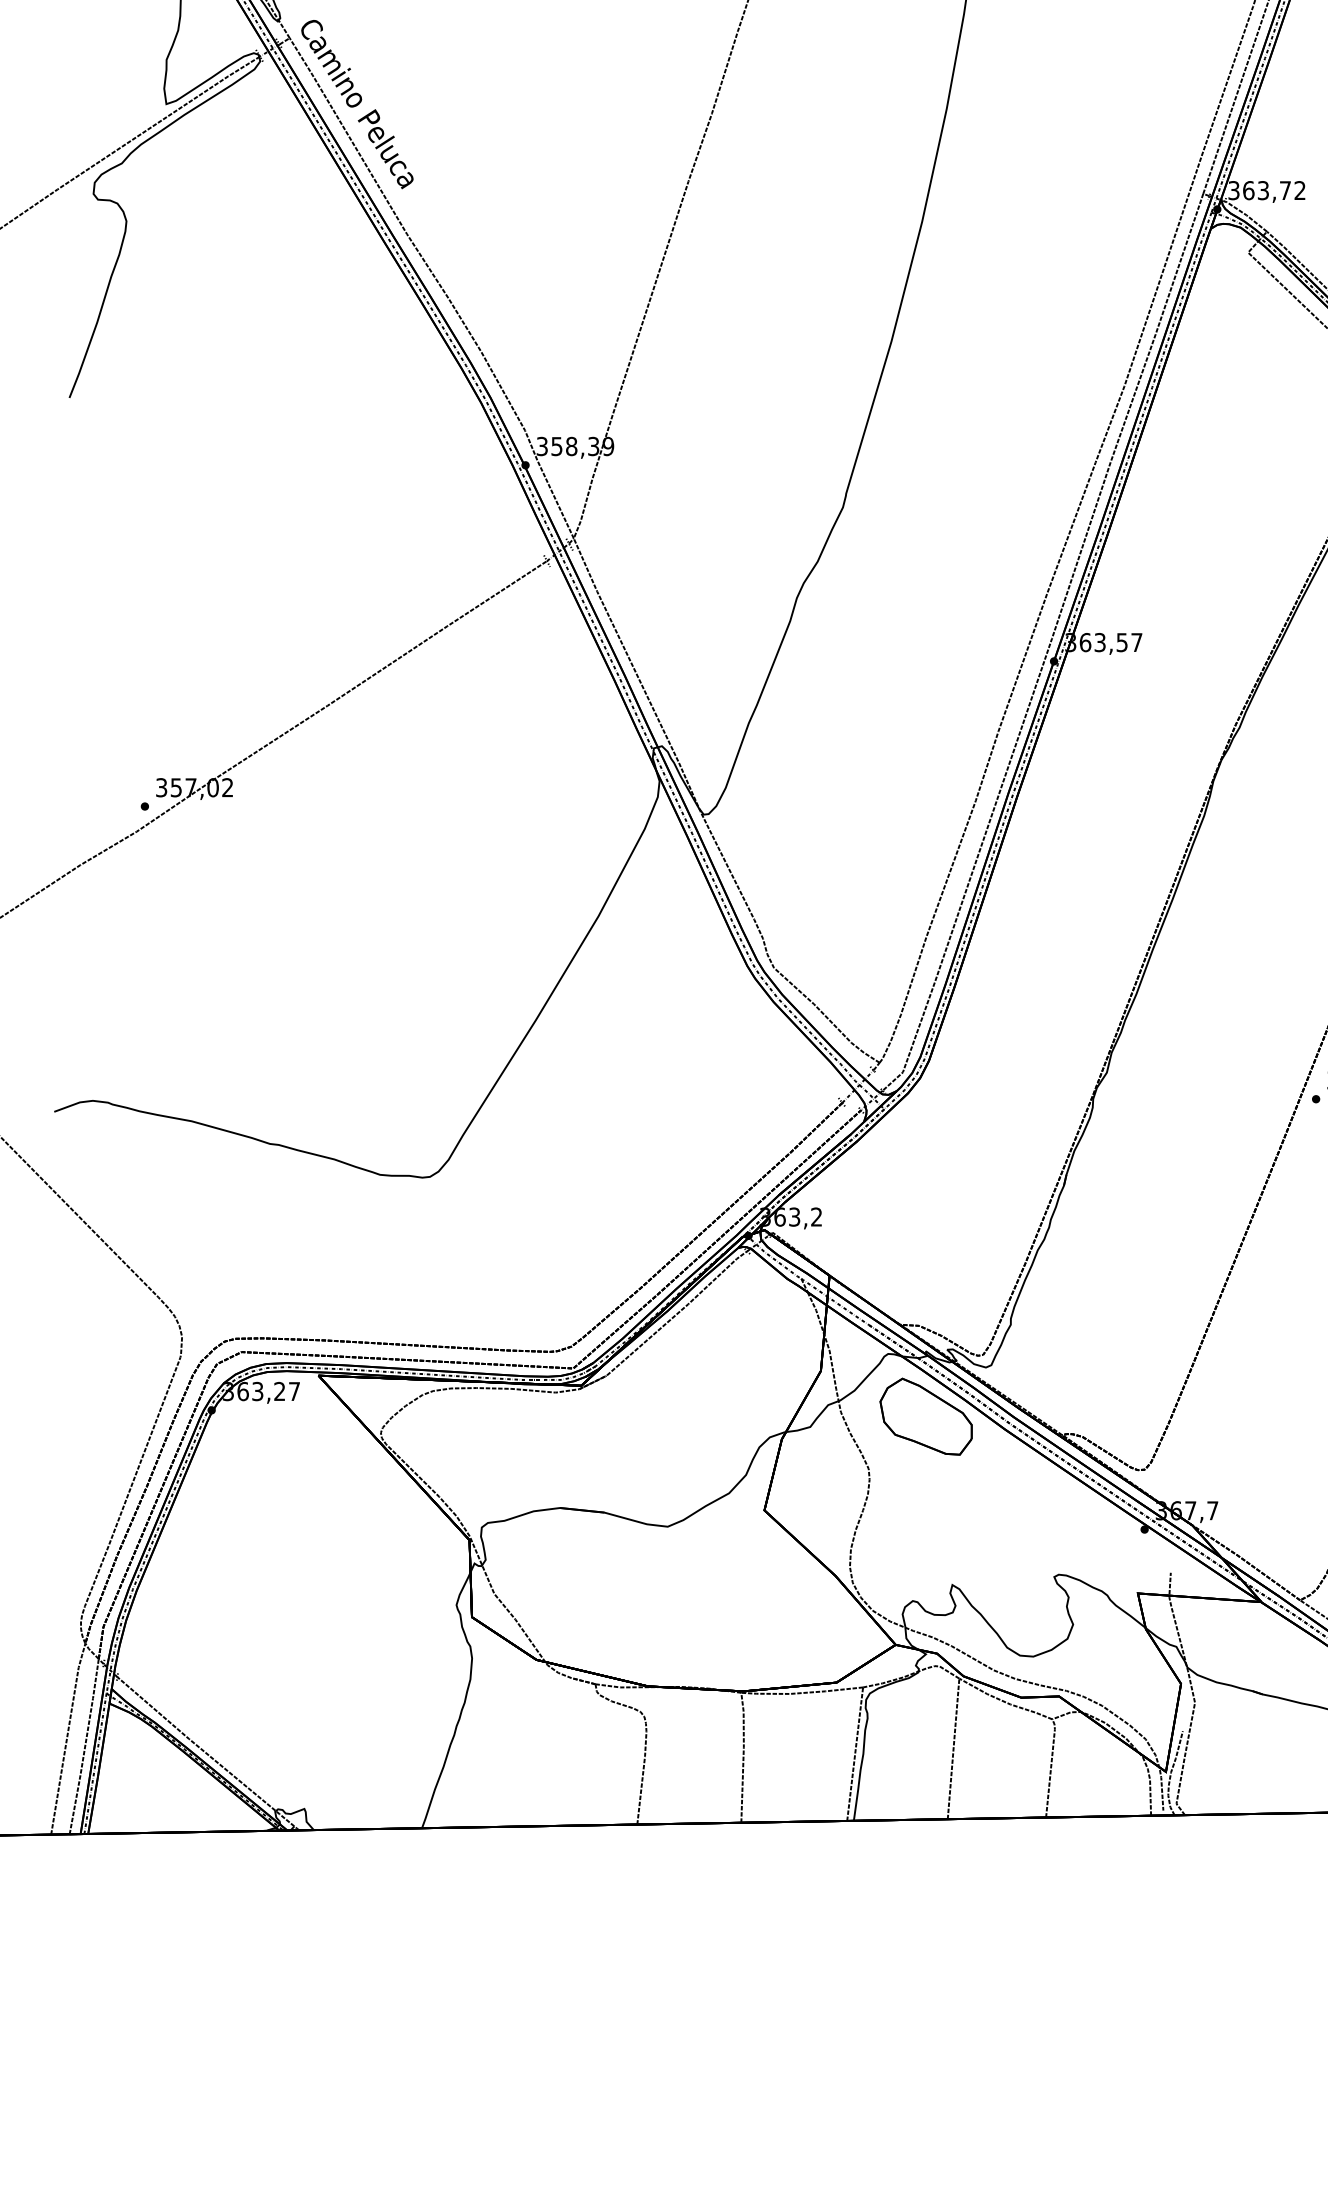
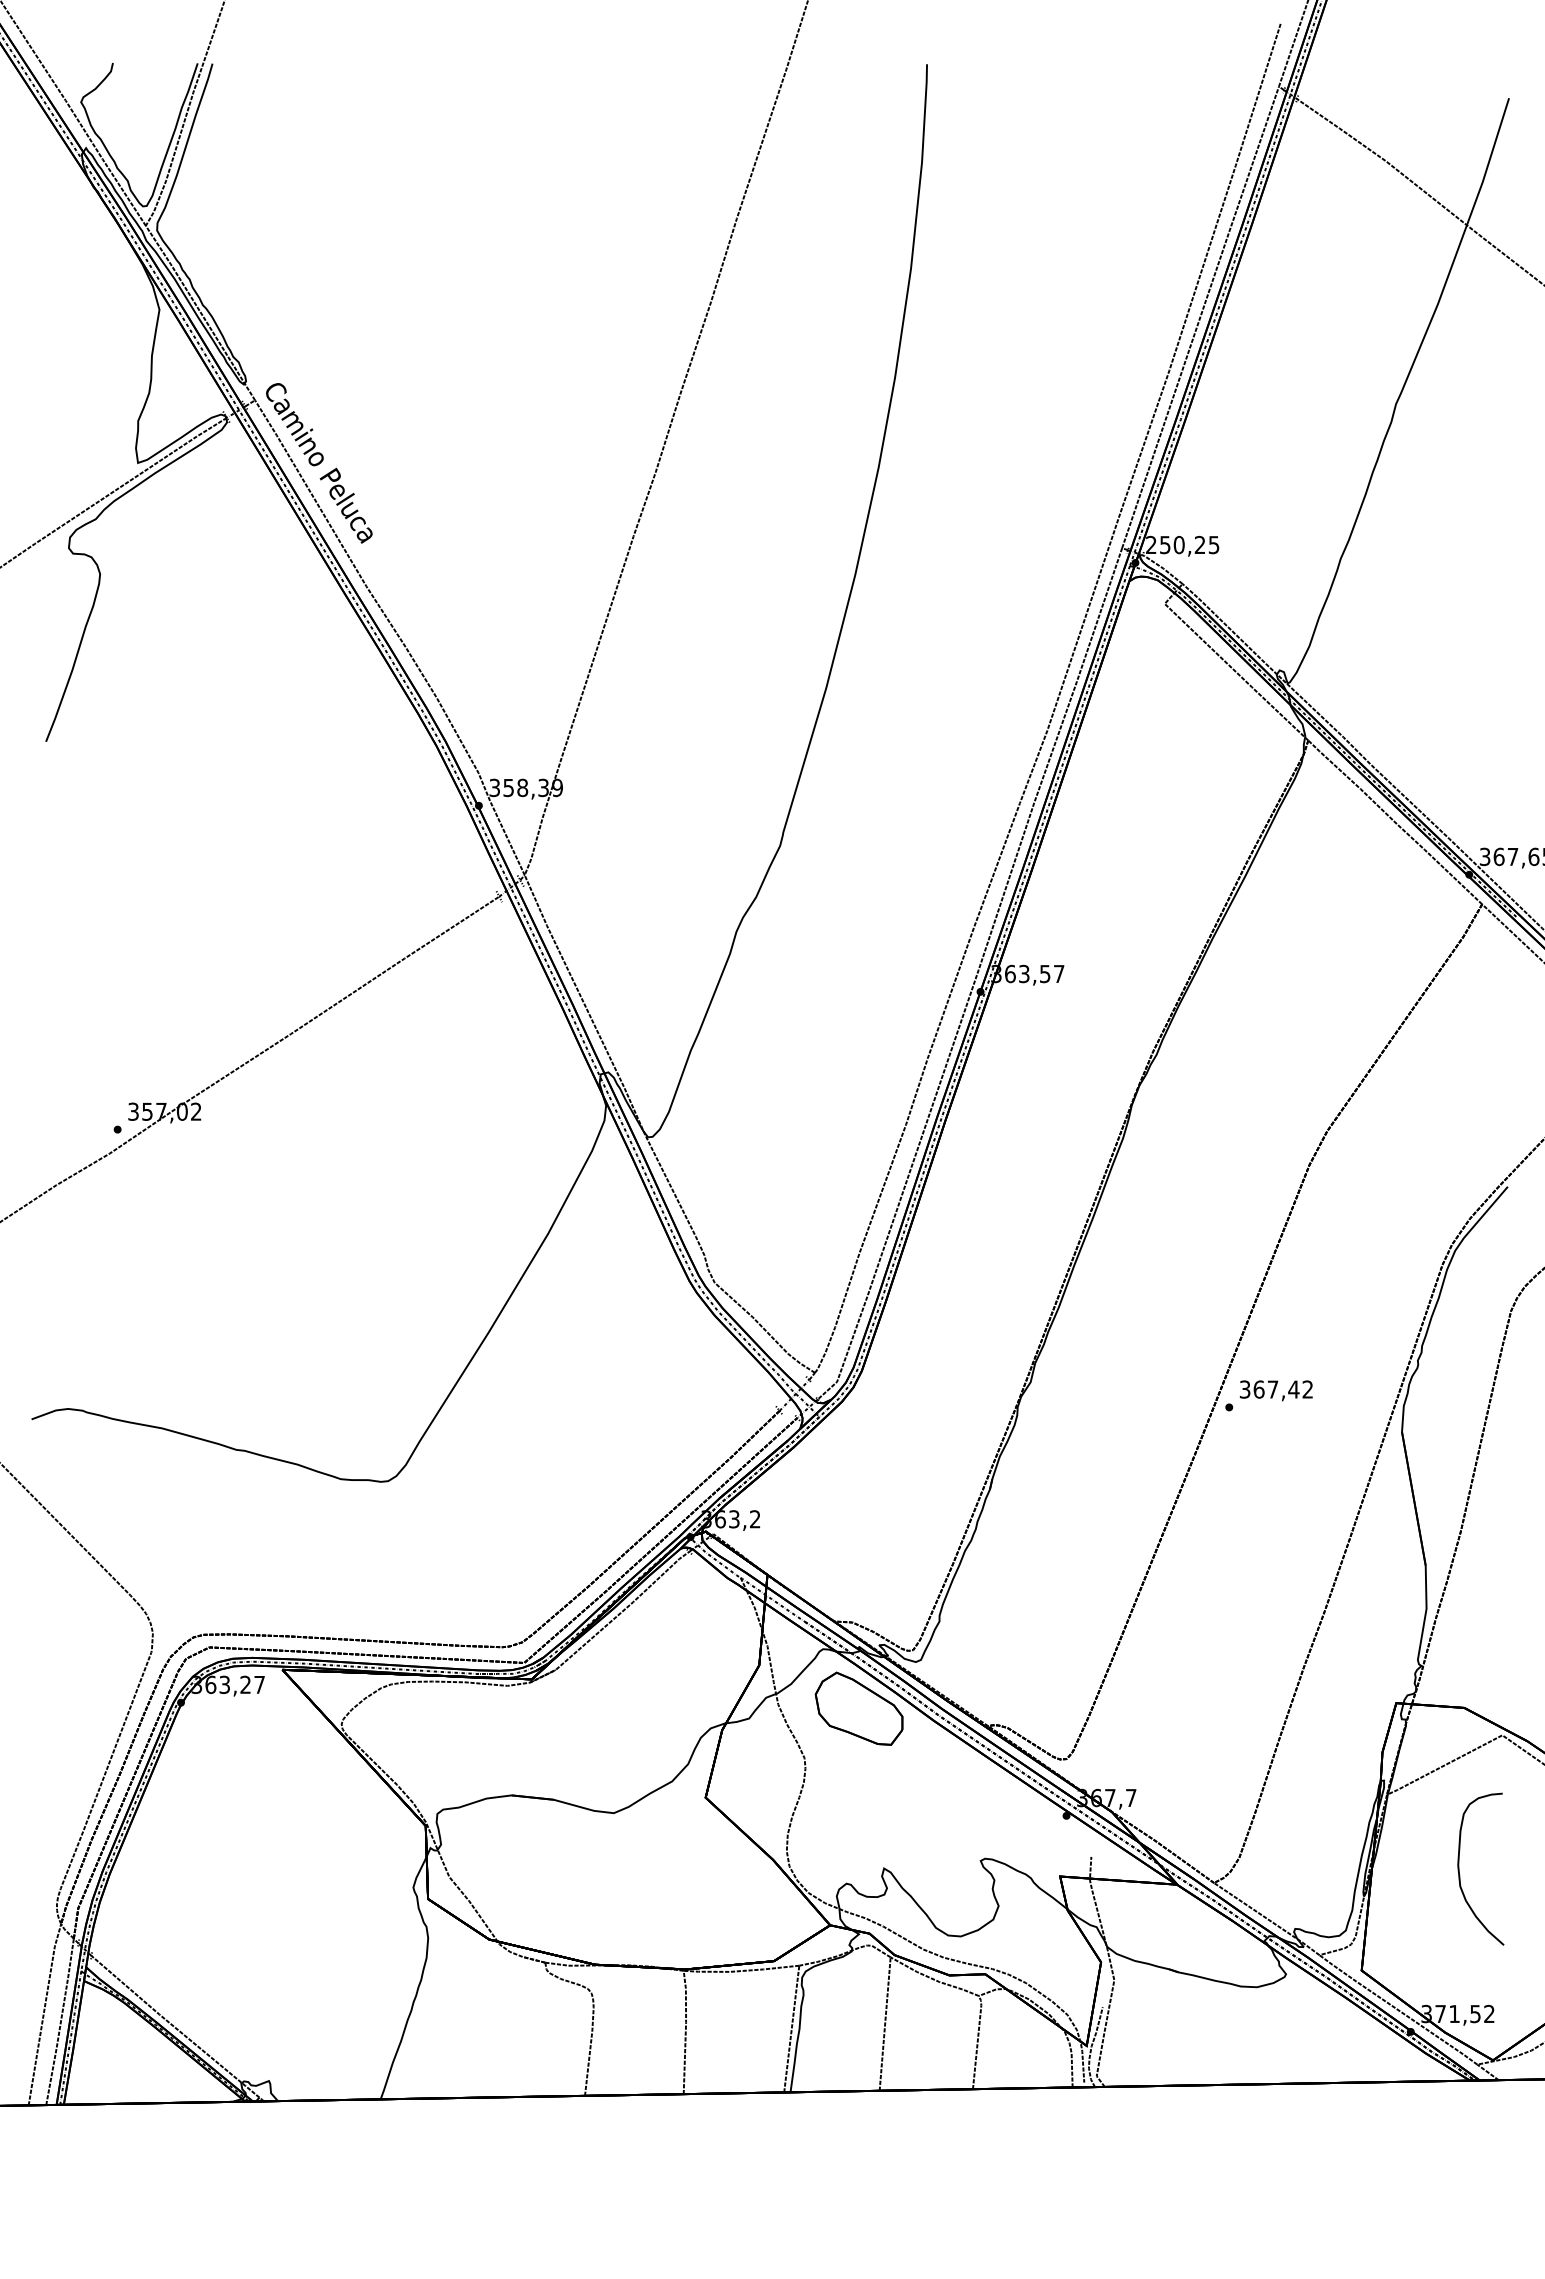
text: (1266, 190) -> (1182, 544), 363,72 -> 250,25

